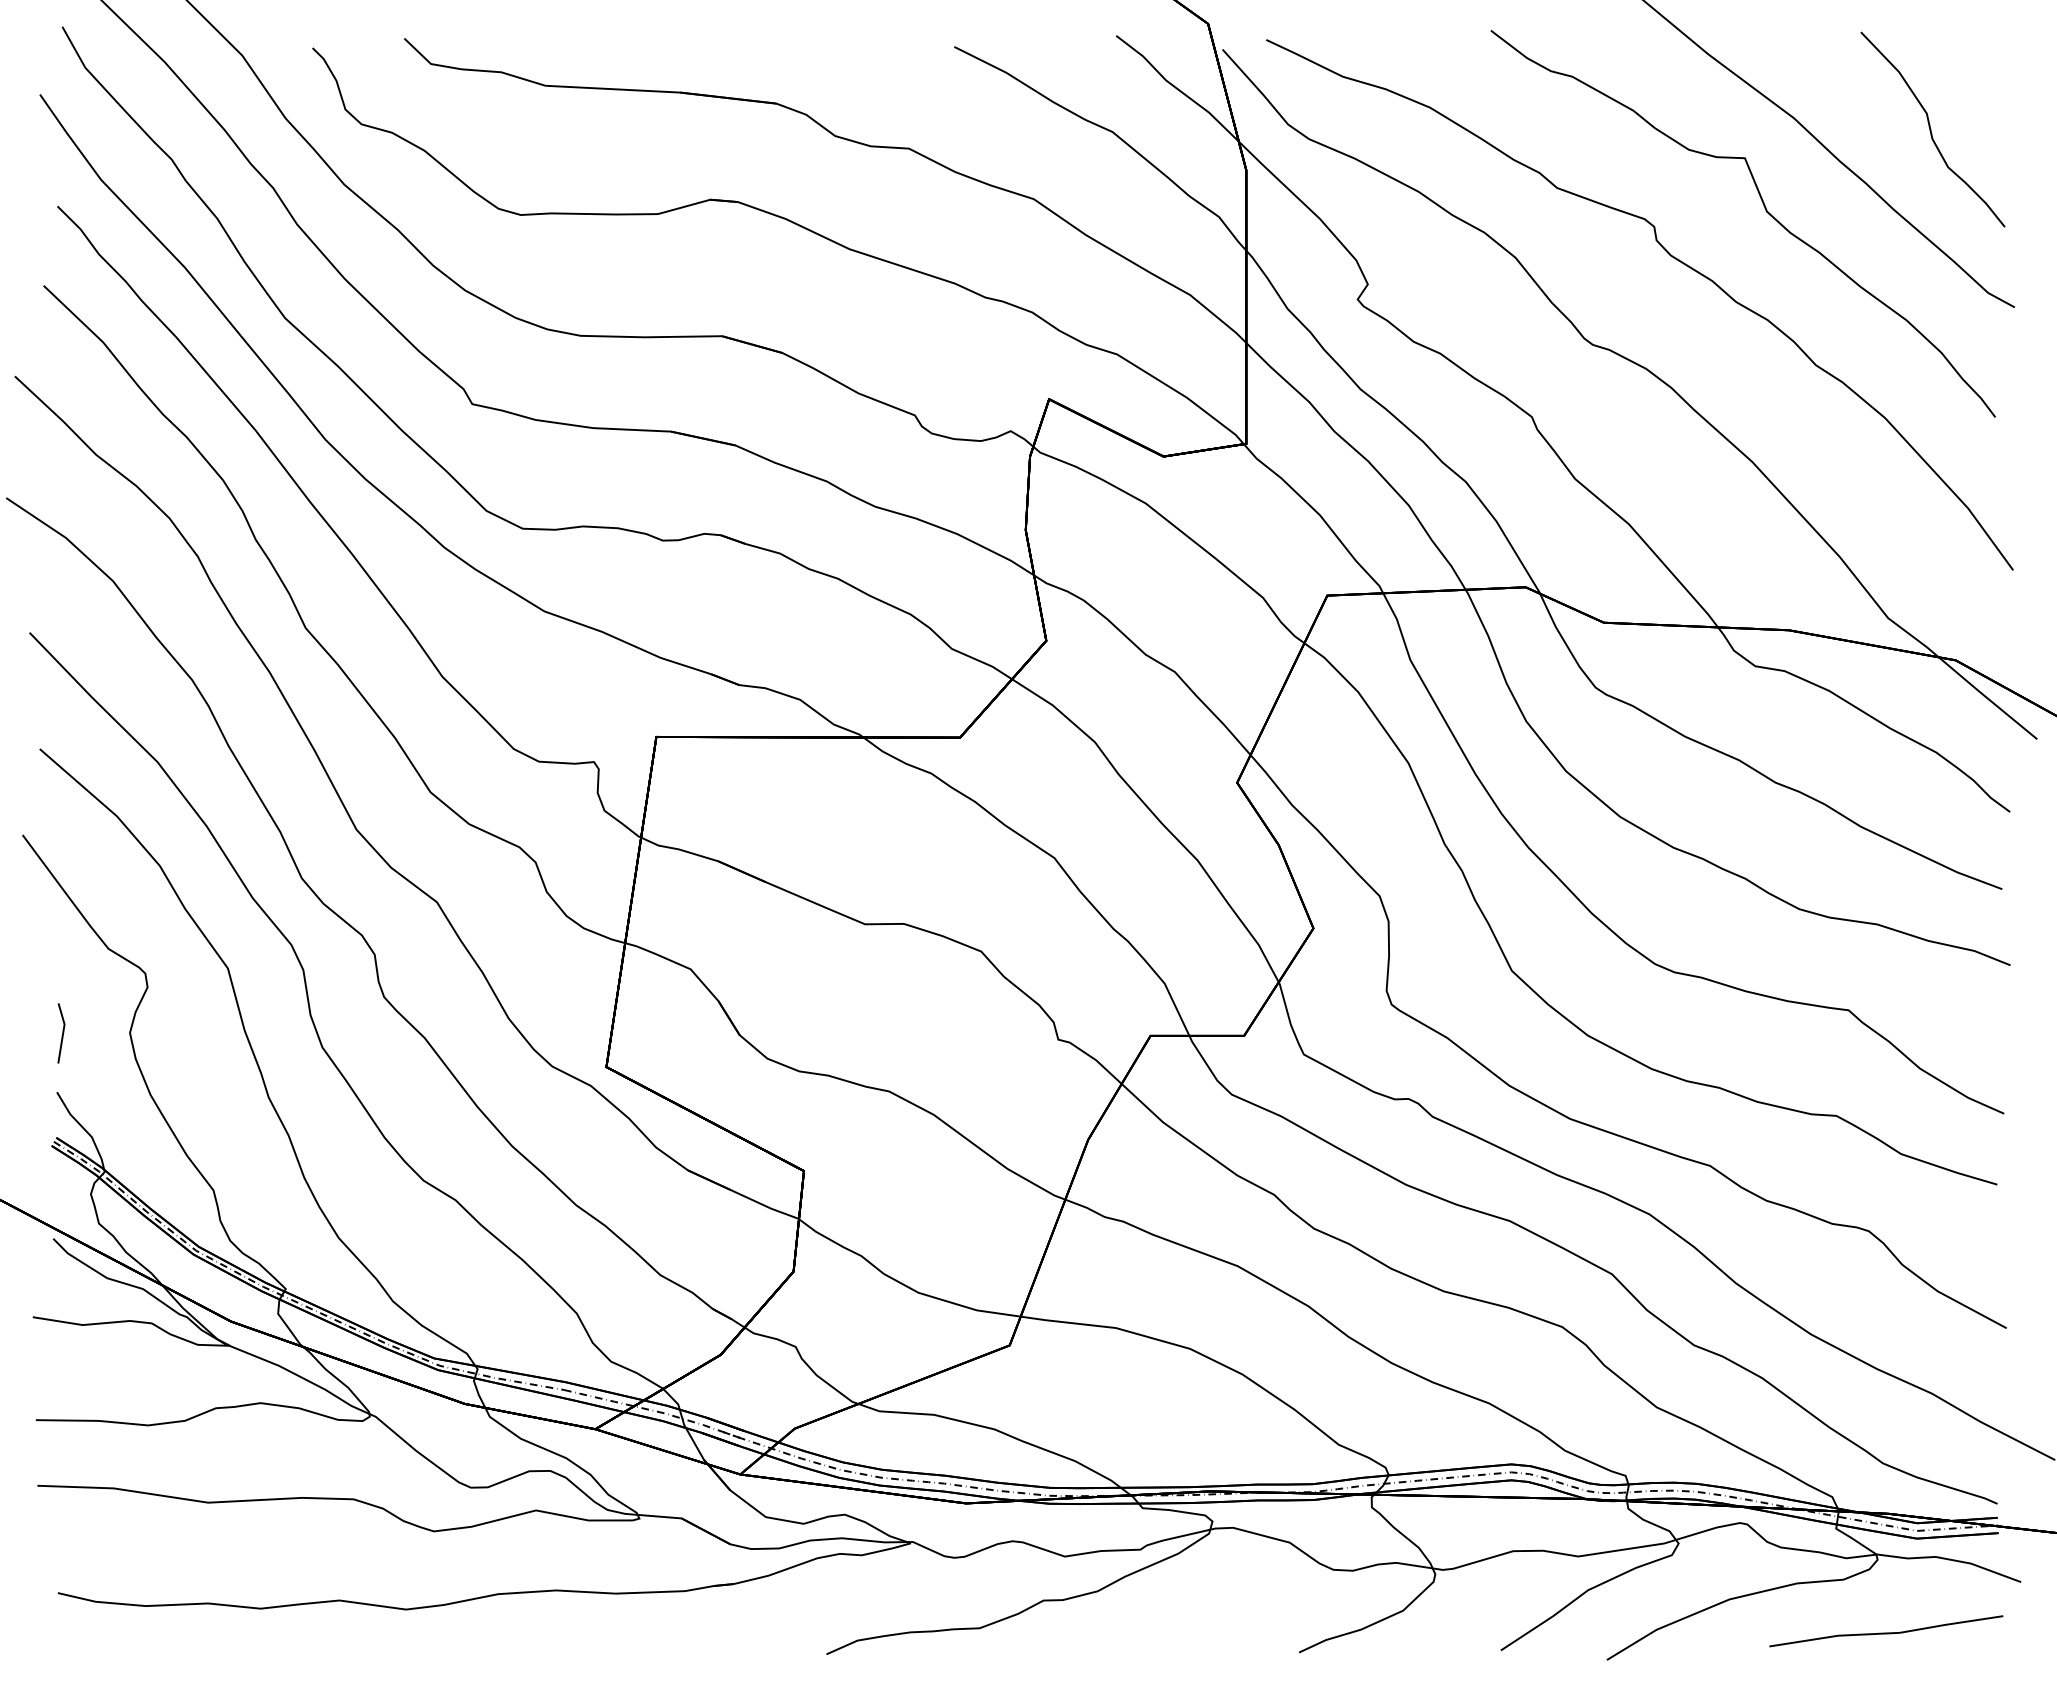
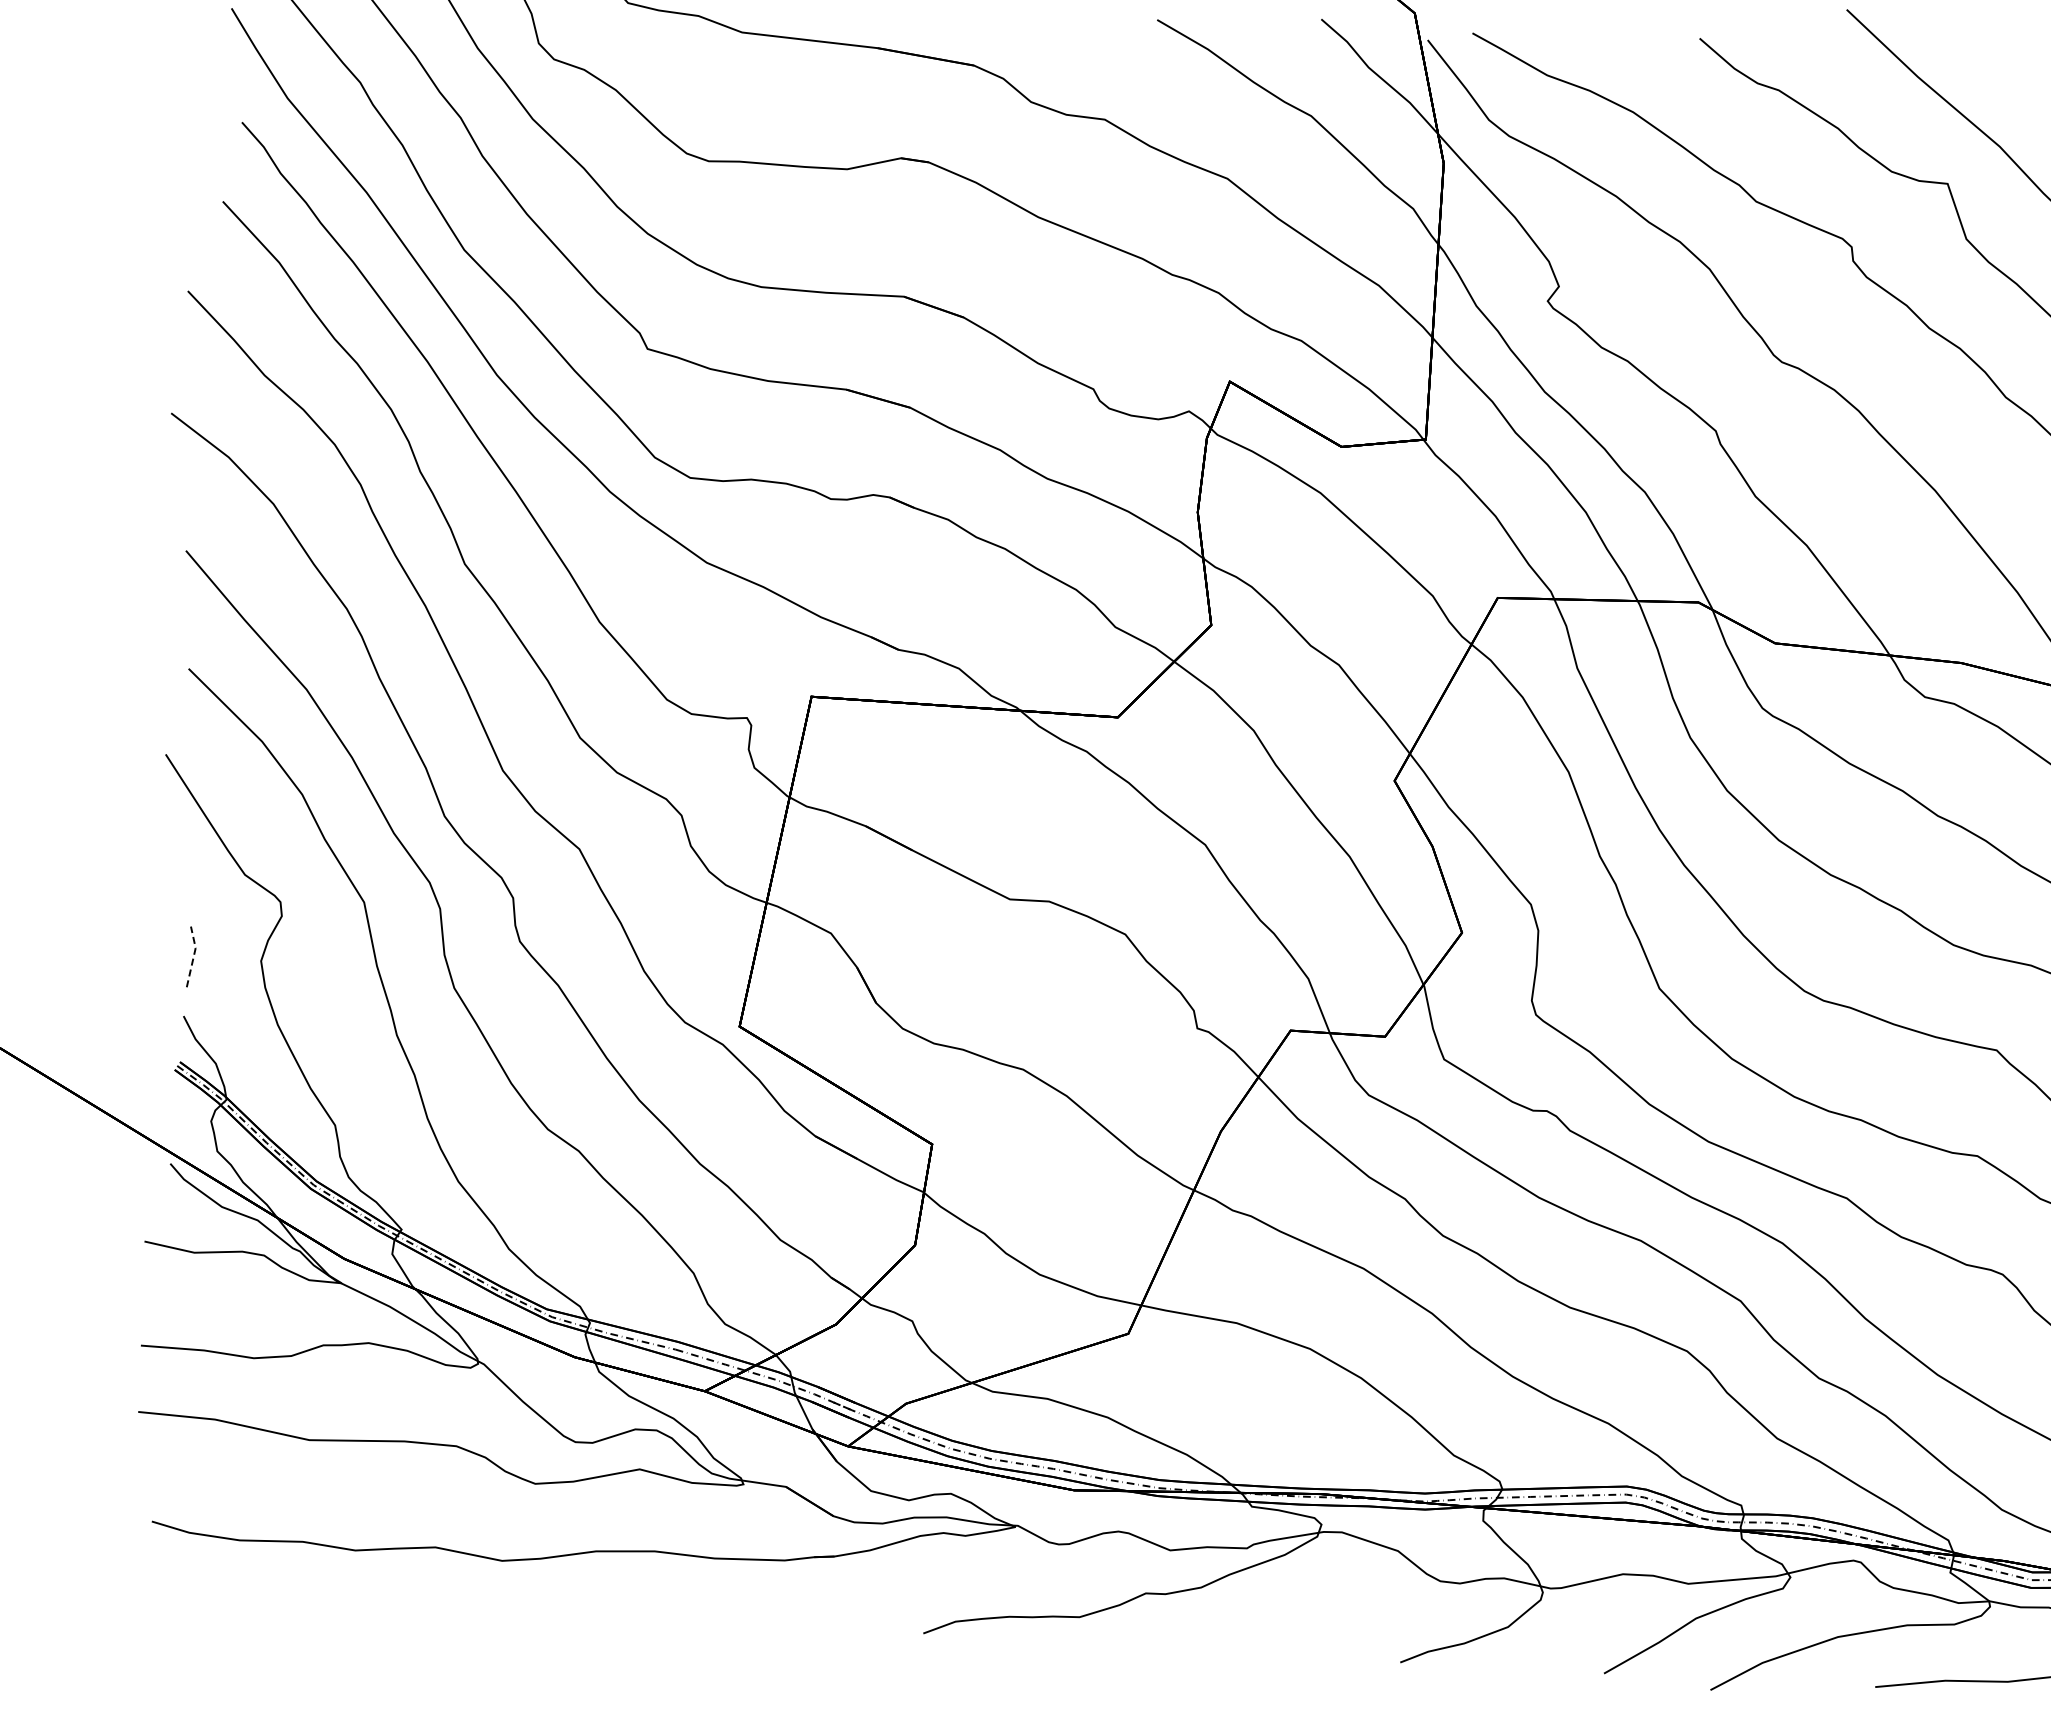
line: (63, 1032) -> (194, 956), solid -> dashed

